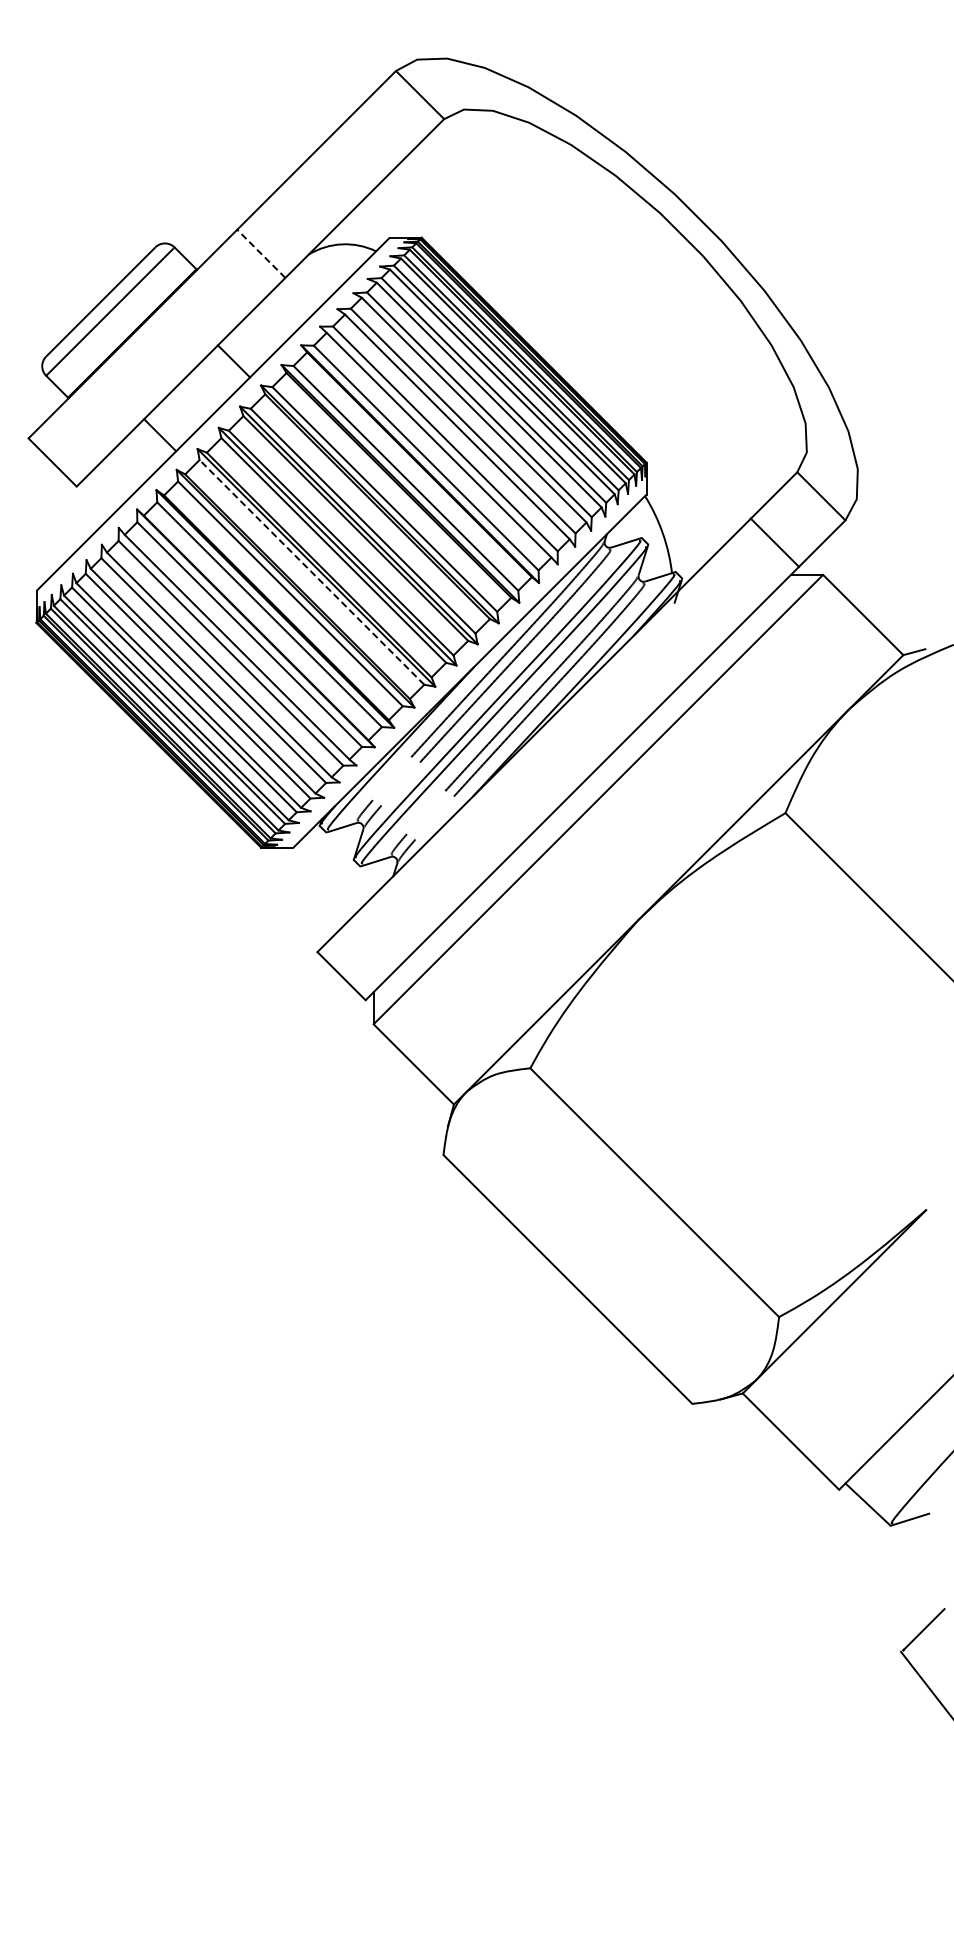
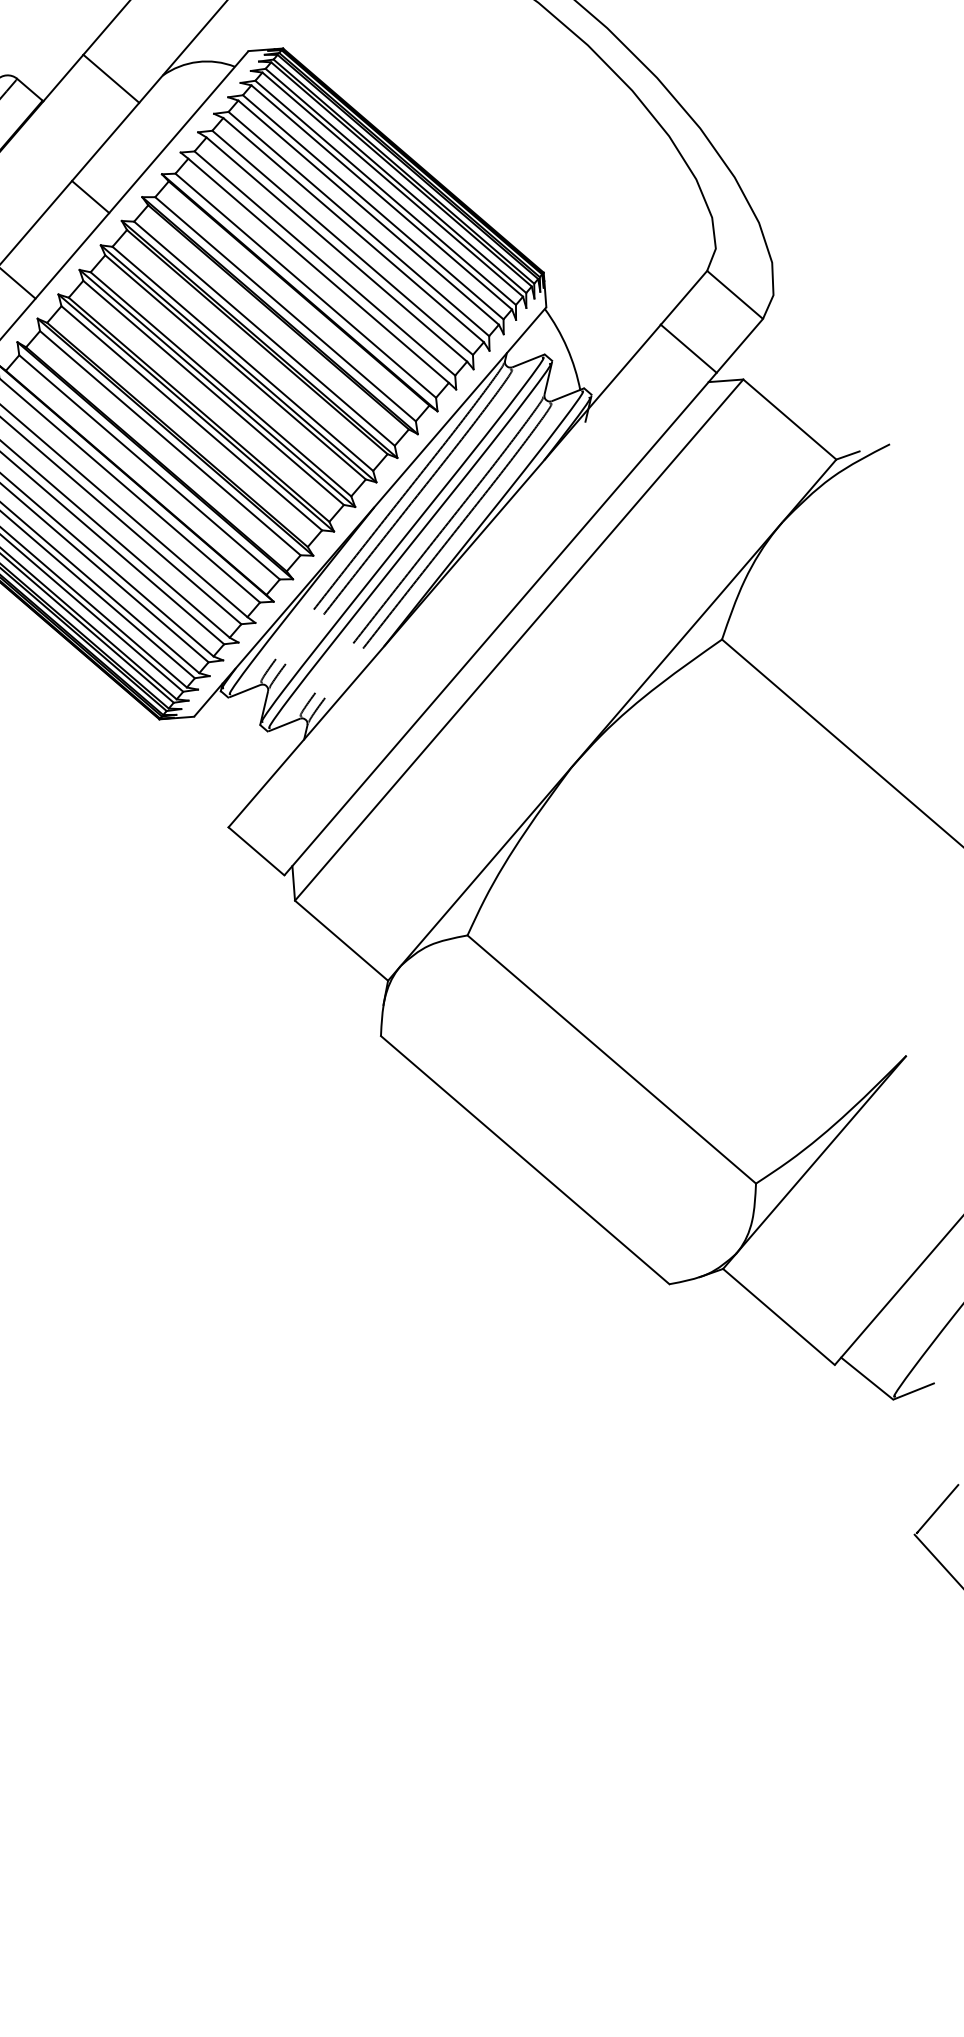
line: (260, 253) -> (110, 78), dashed -> solid
line: (311, 572) -> (191, 418), dashed -> solid

